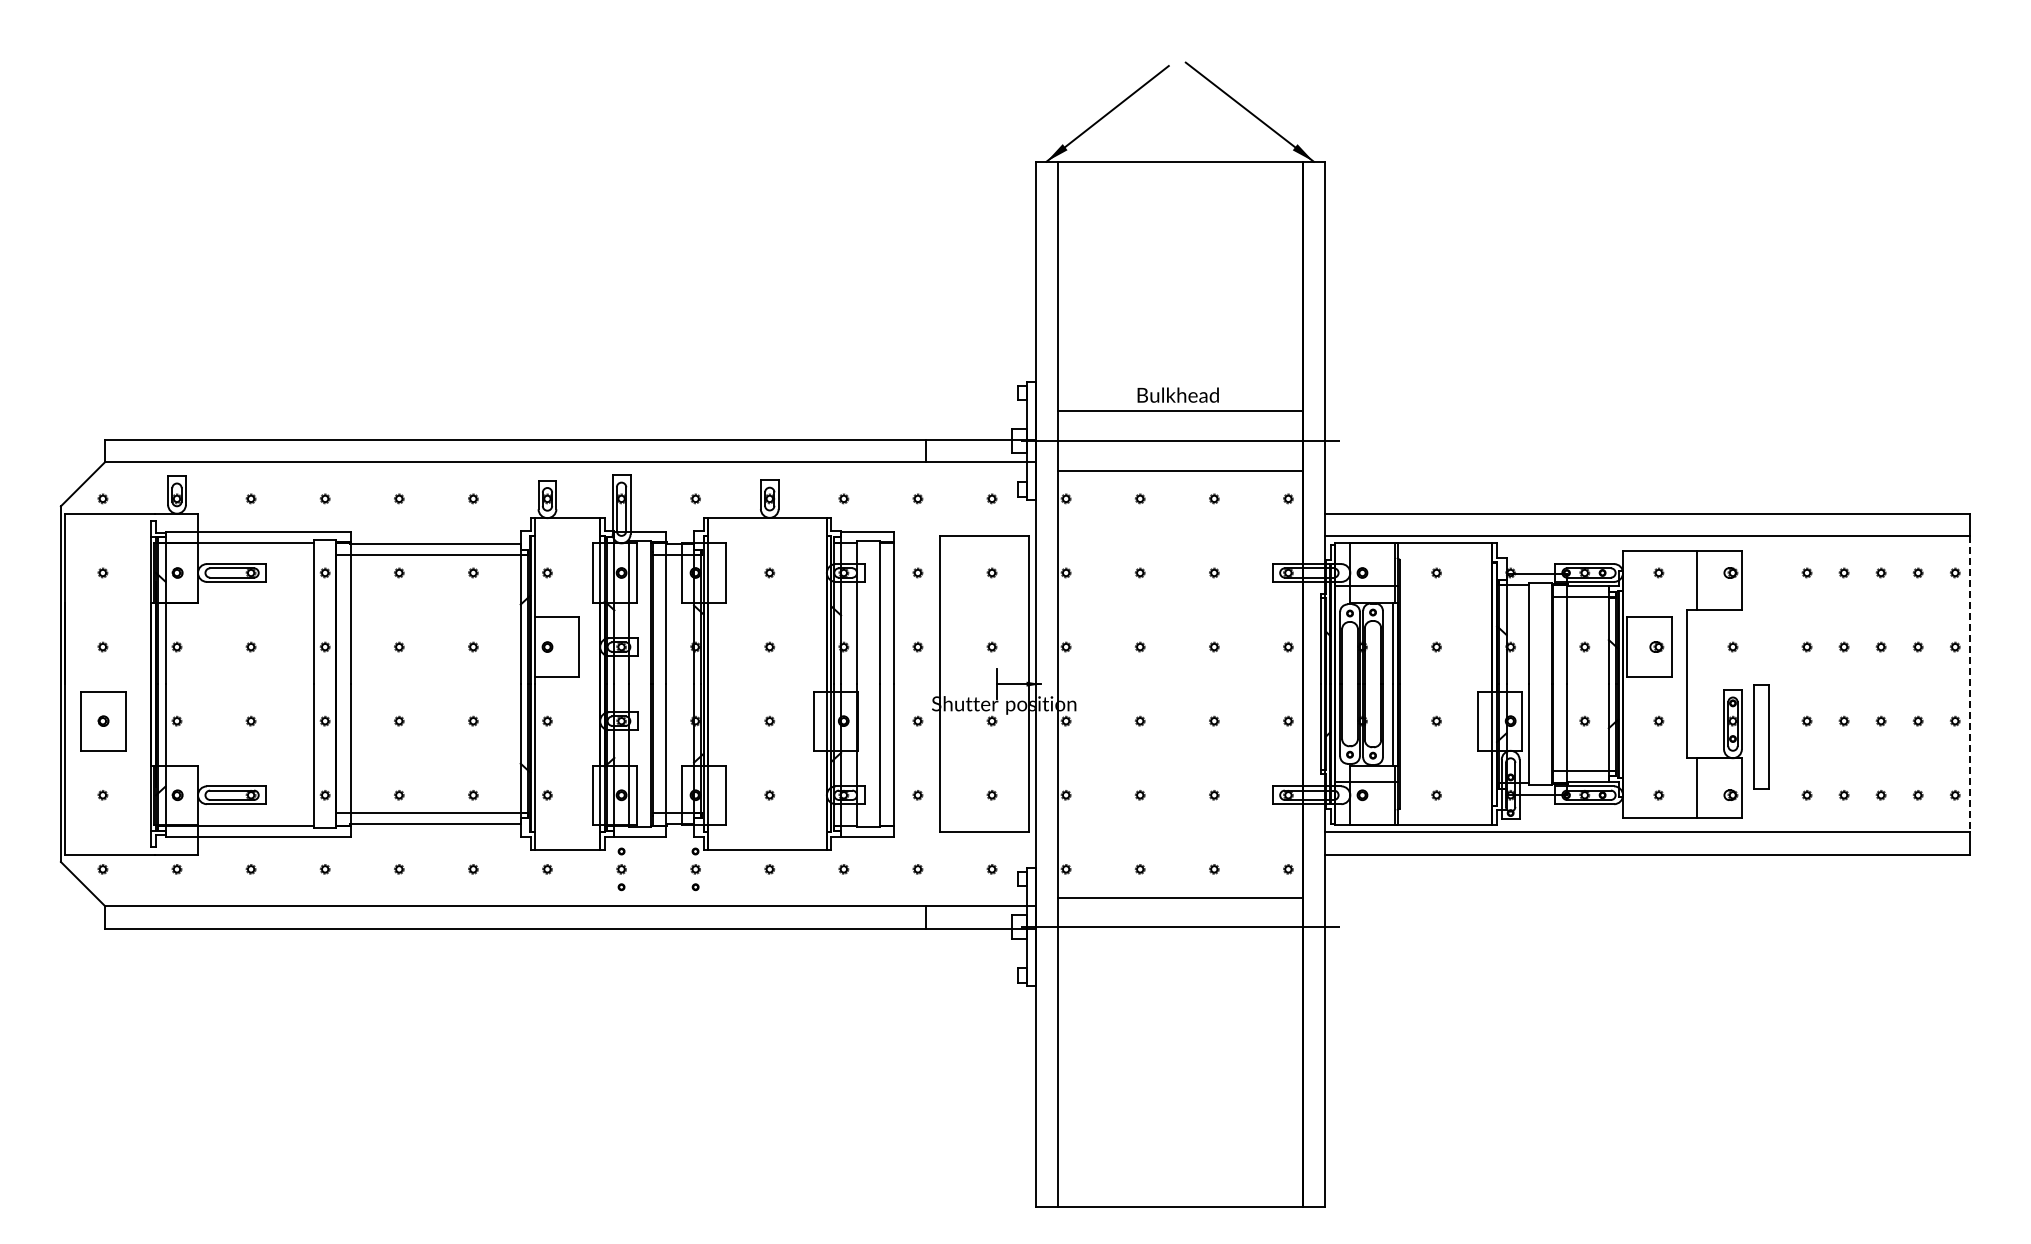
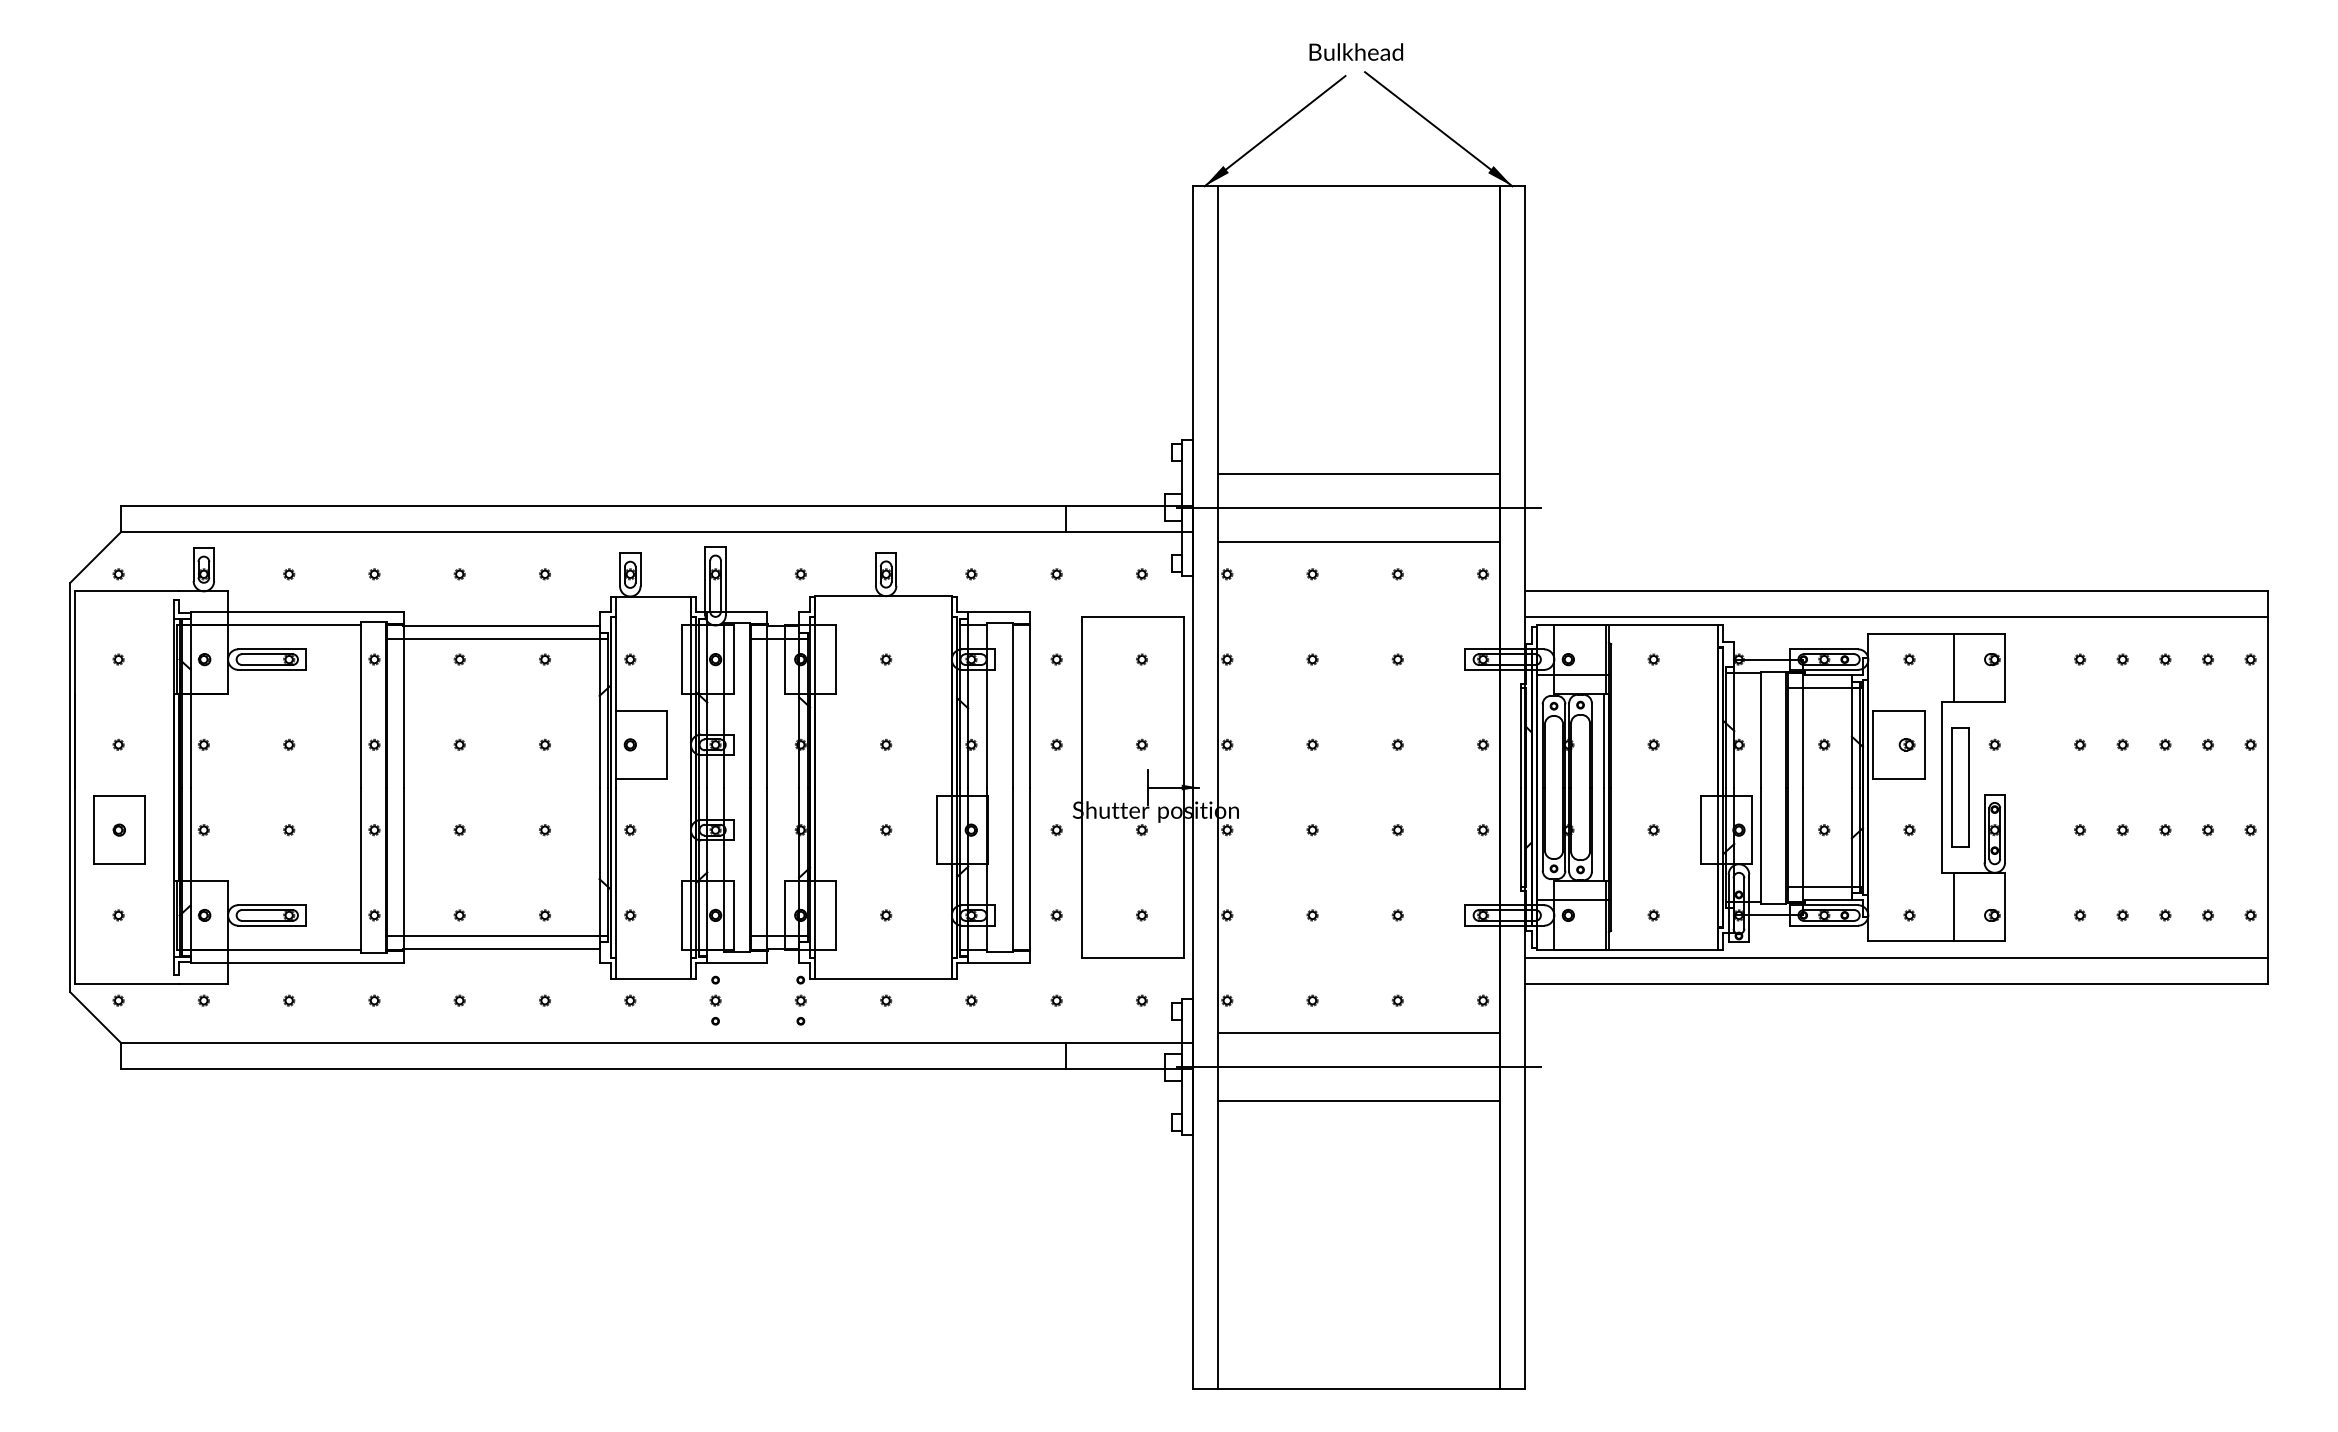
text: (1177, 394) -> (1355, 51), moved
line: (1970, 684) -> (2268, 787), dashed -> solid
part: (1761, 736) -> (1960, 786), moved
line: (1180, 956) -> (1358, 1101), added

